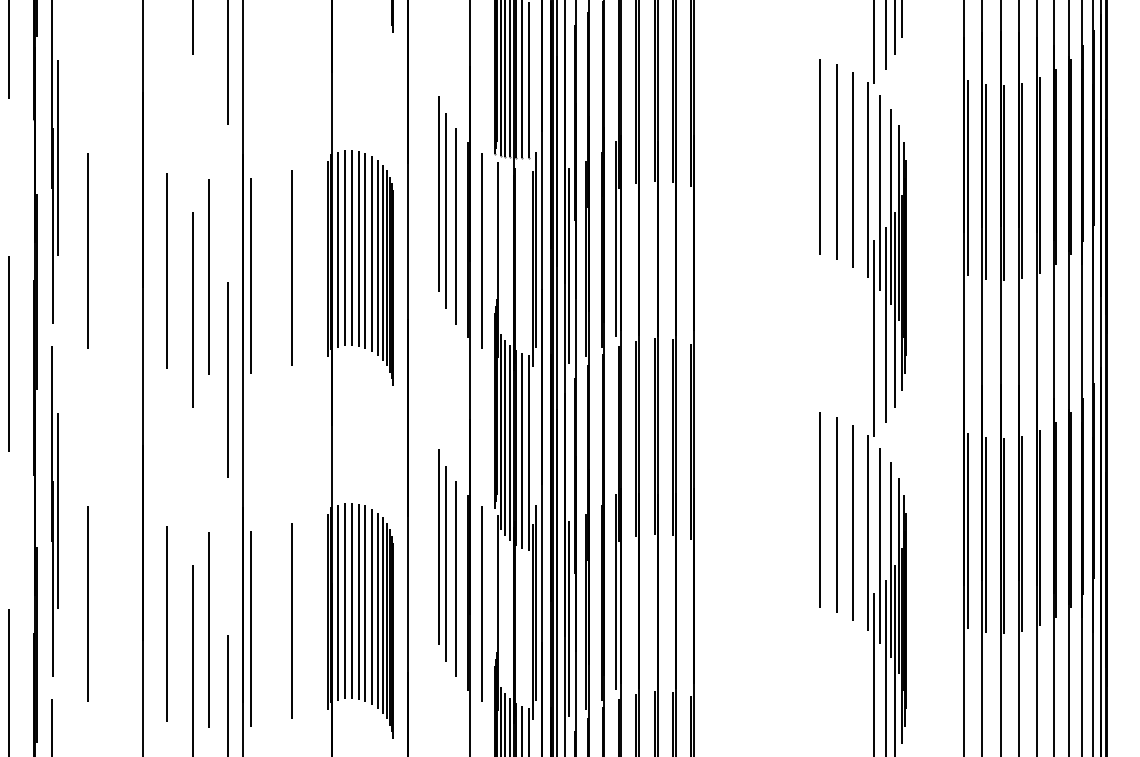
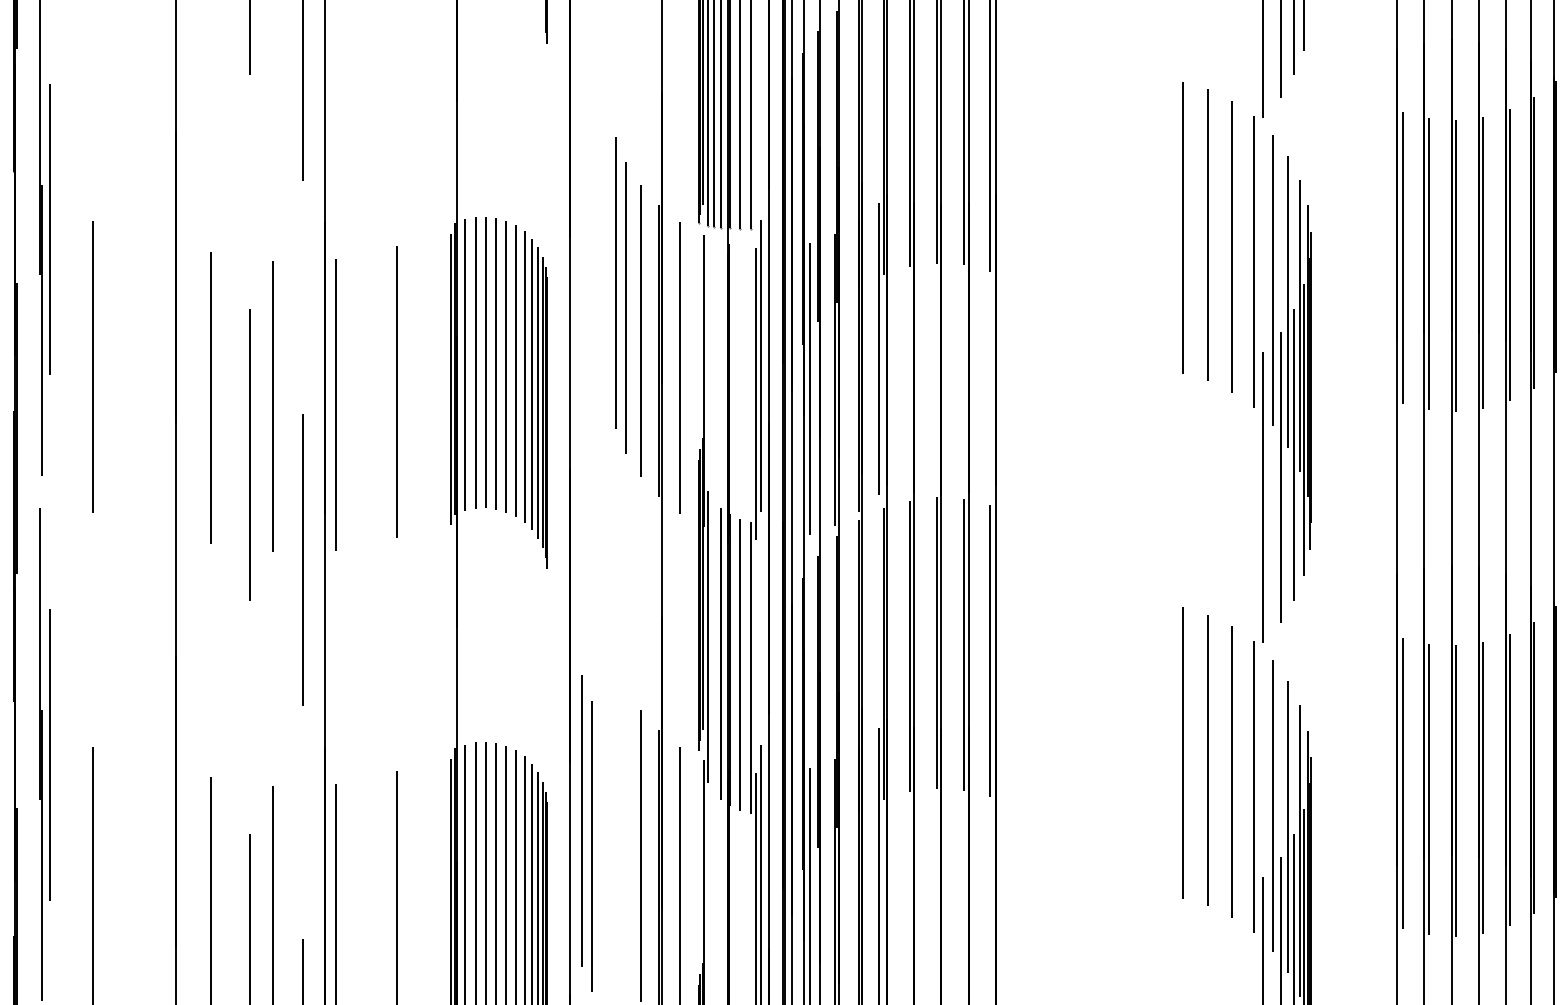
line: (504, 438) -> (713, 646), removed
part: (442, 555) -> (586, 833), moved

